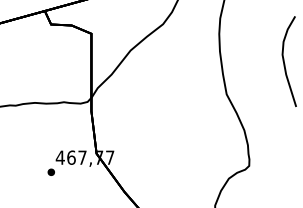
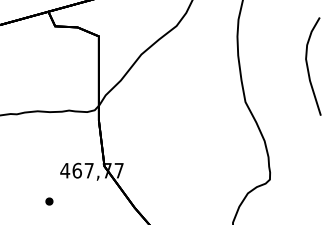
part: (51, 172) -> (49, 201), moved

